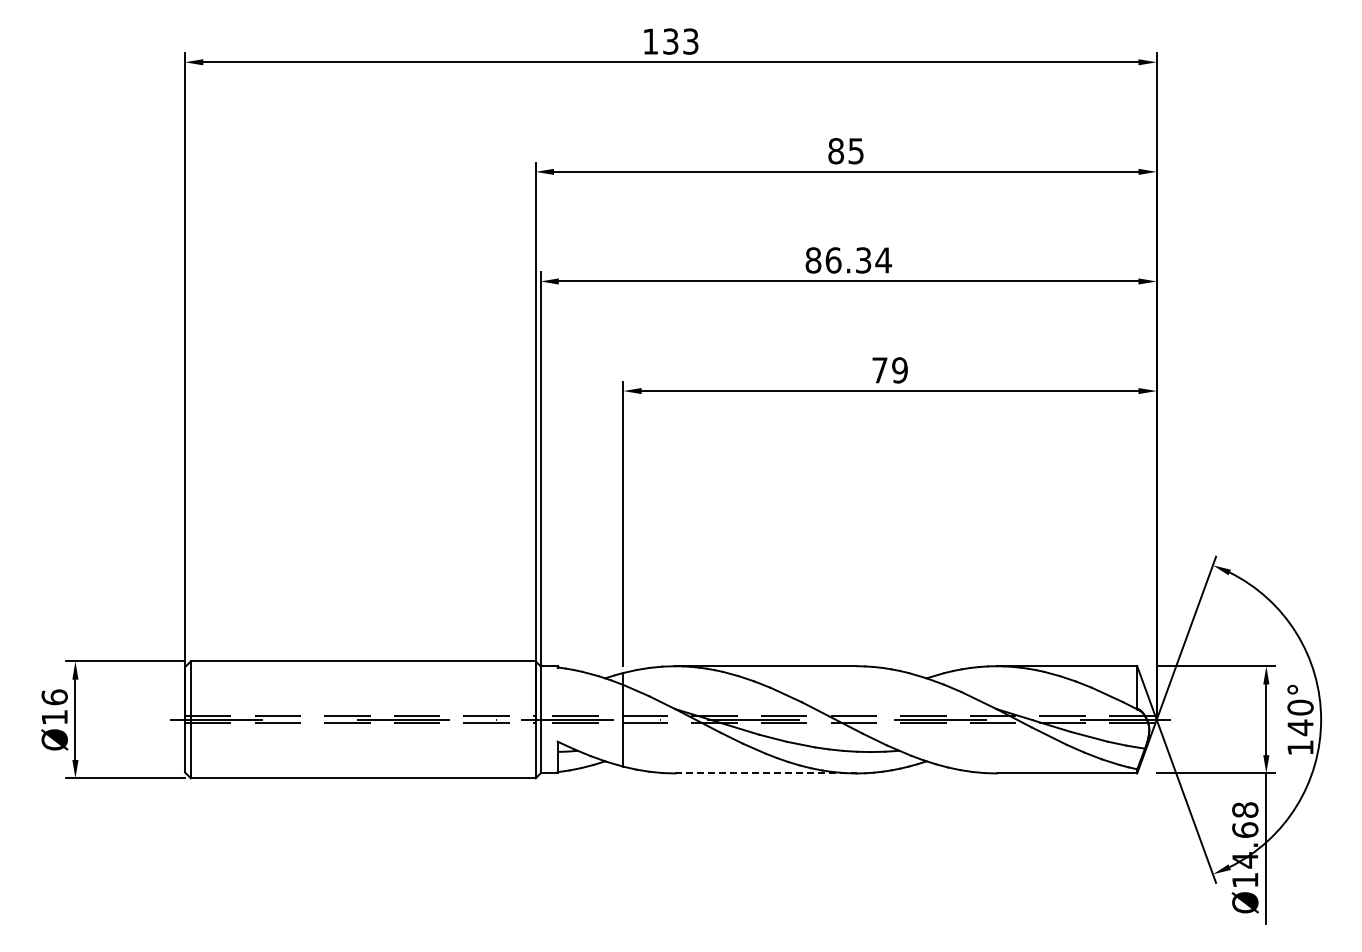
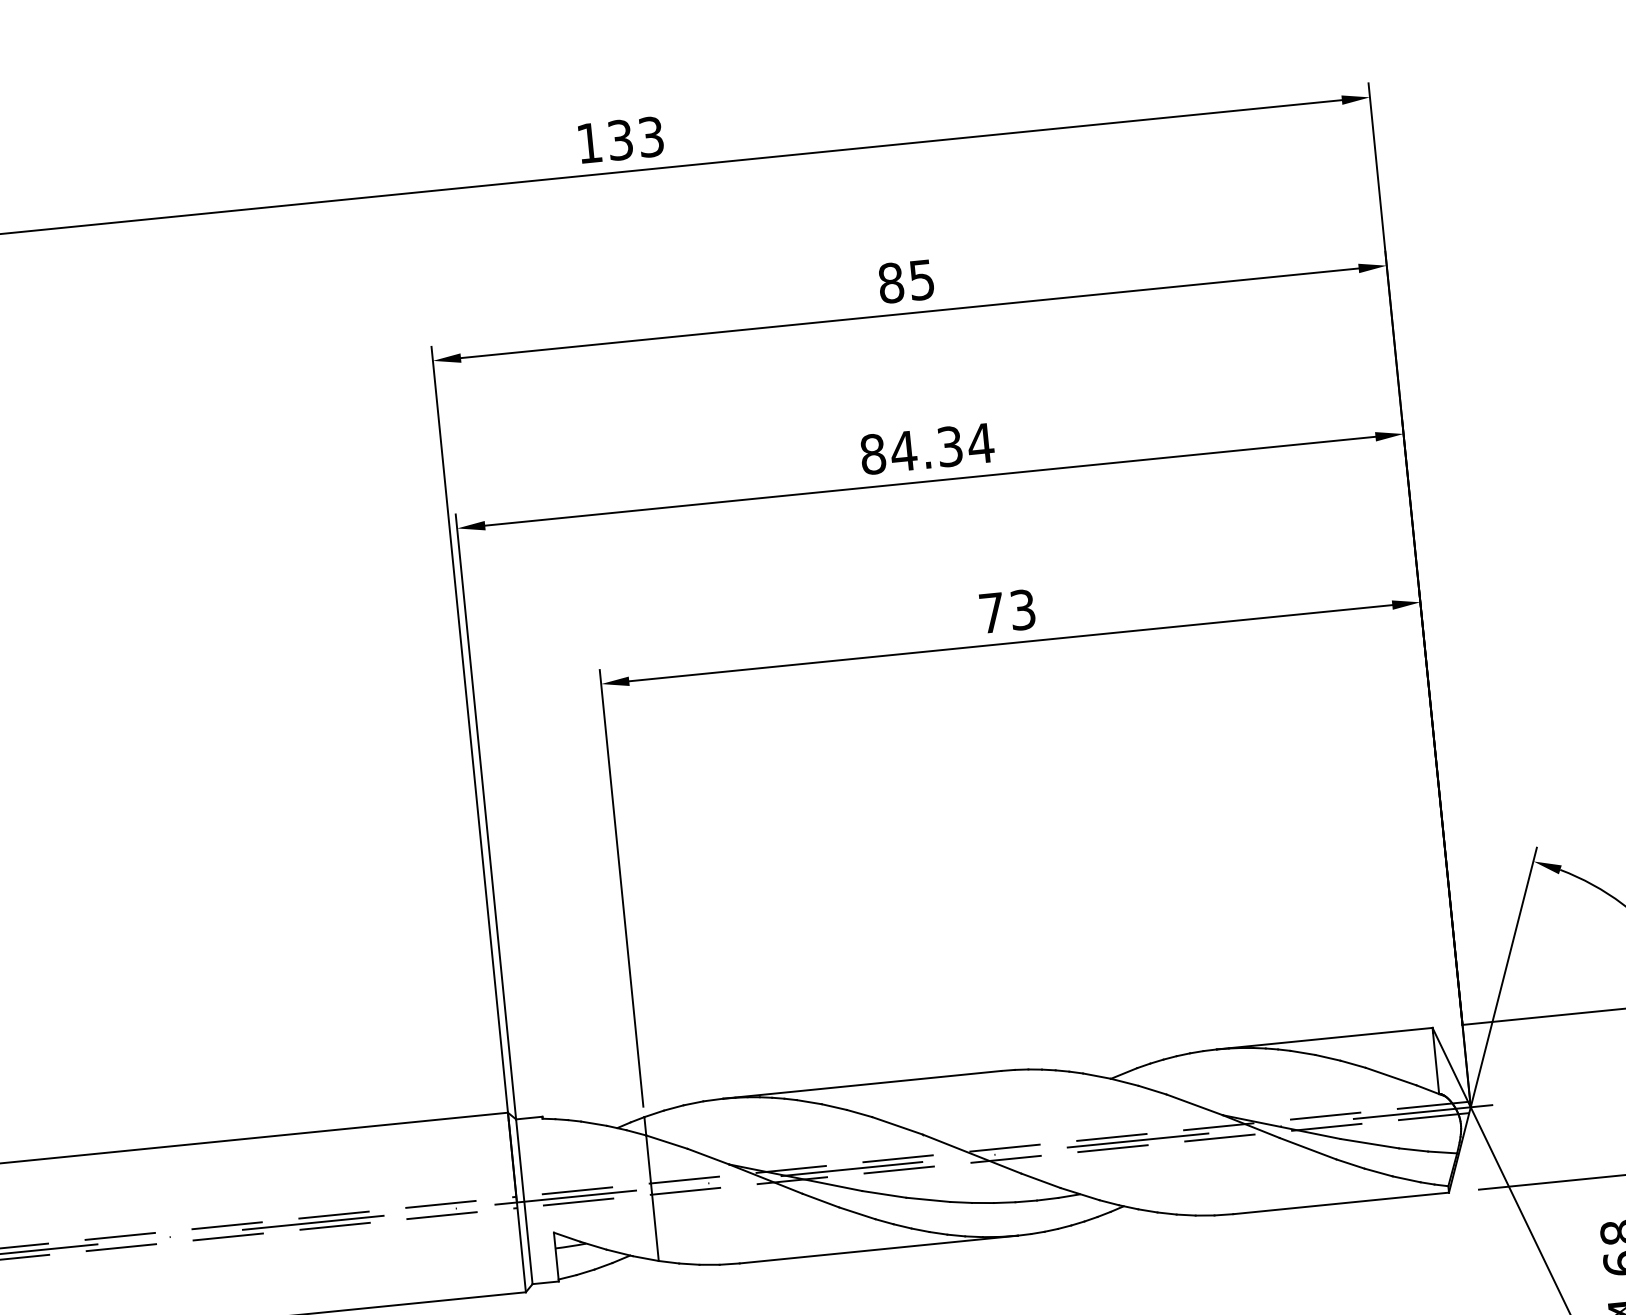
text: (833, 260) -> (903, 451), 86.34 -> 84.34
text: (899, 370) -> (1022, 610), 79 -> 73
line: (765, 773) -> (878, 1249), dashed -> solid

